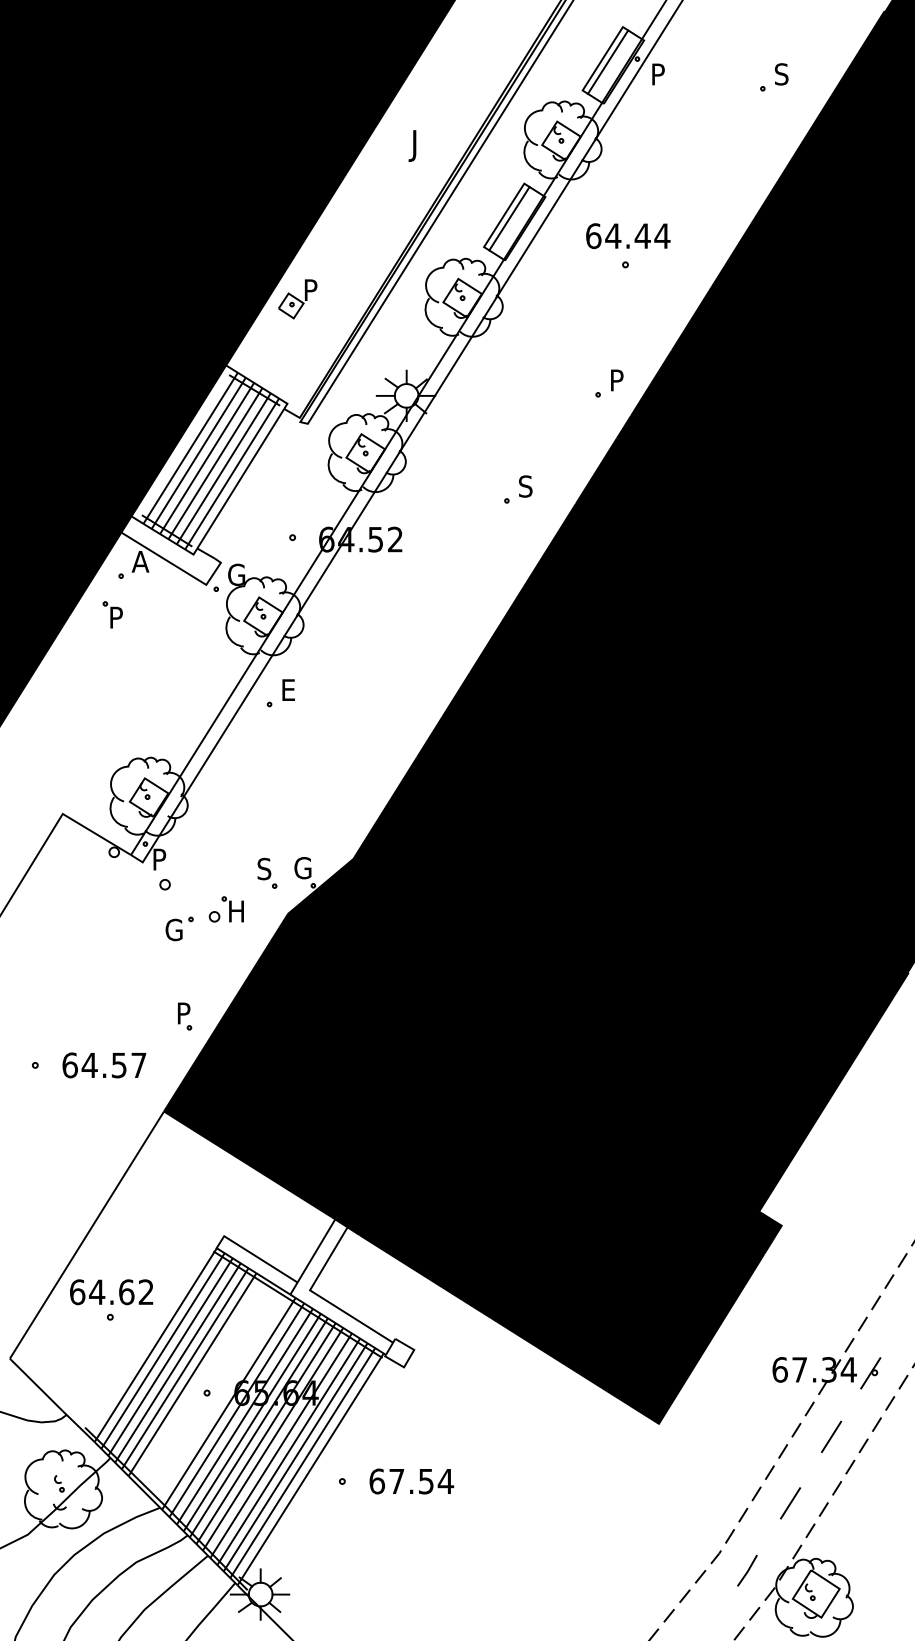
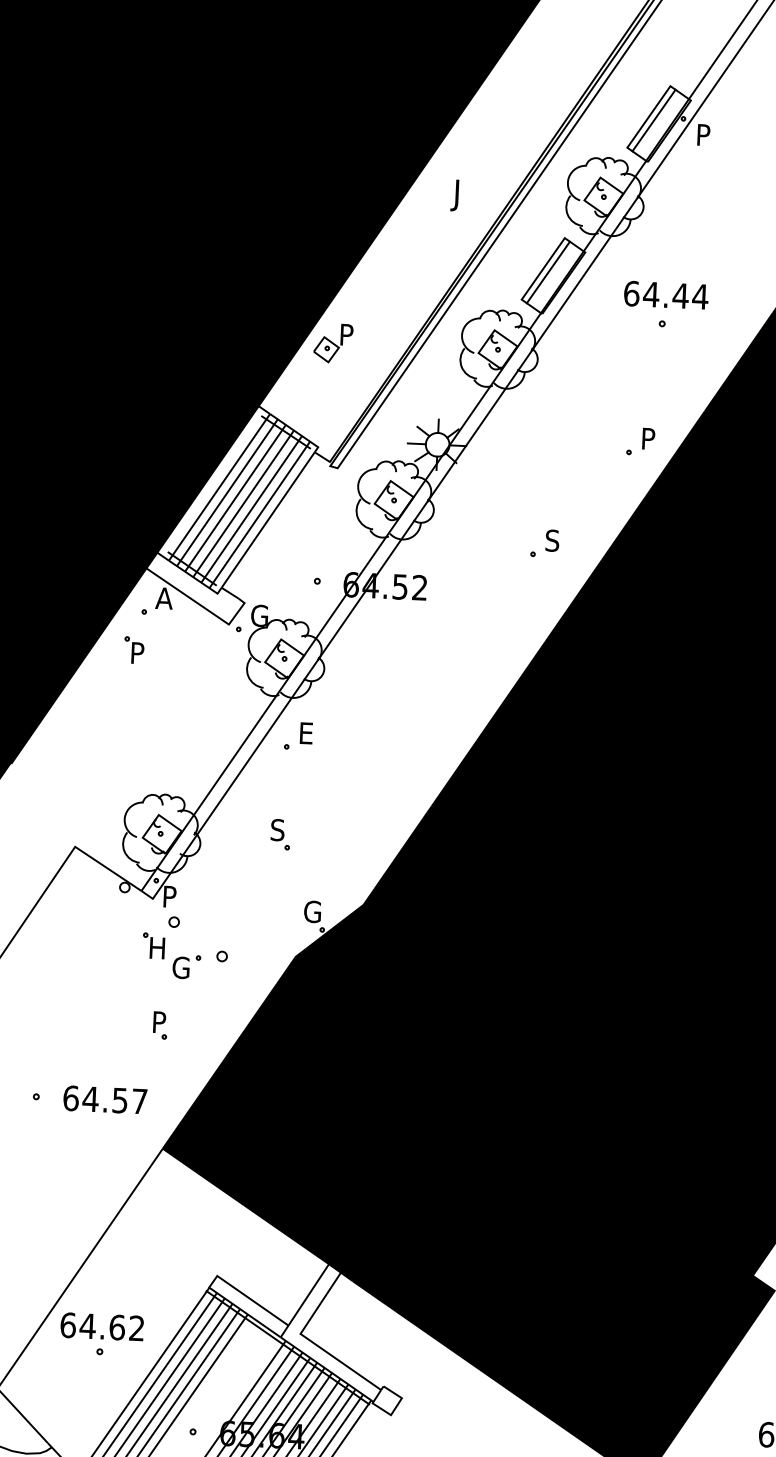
part: (267, 872) -> (280, 833), moved
part: (232, 909) -> (153, 946), moved
part: (185, 1016) -> (160, 1025), moved

